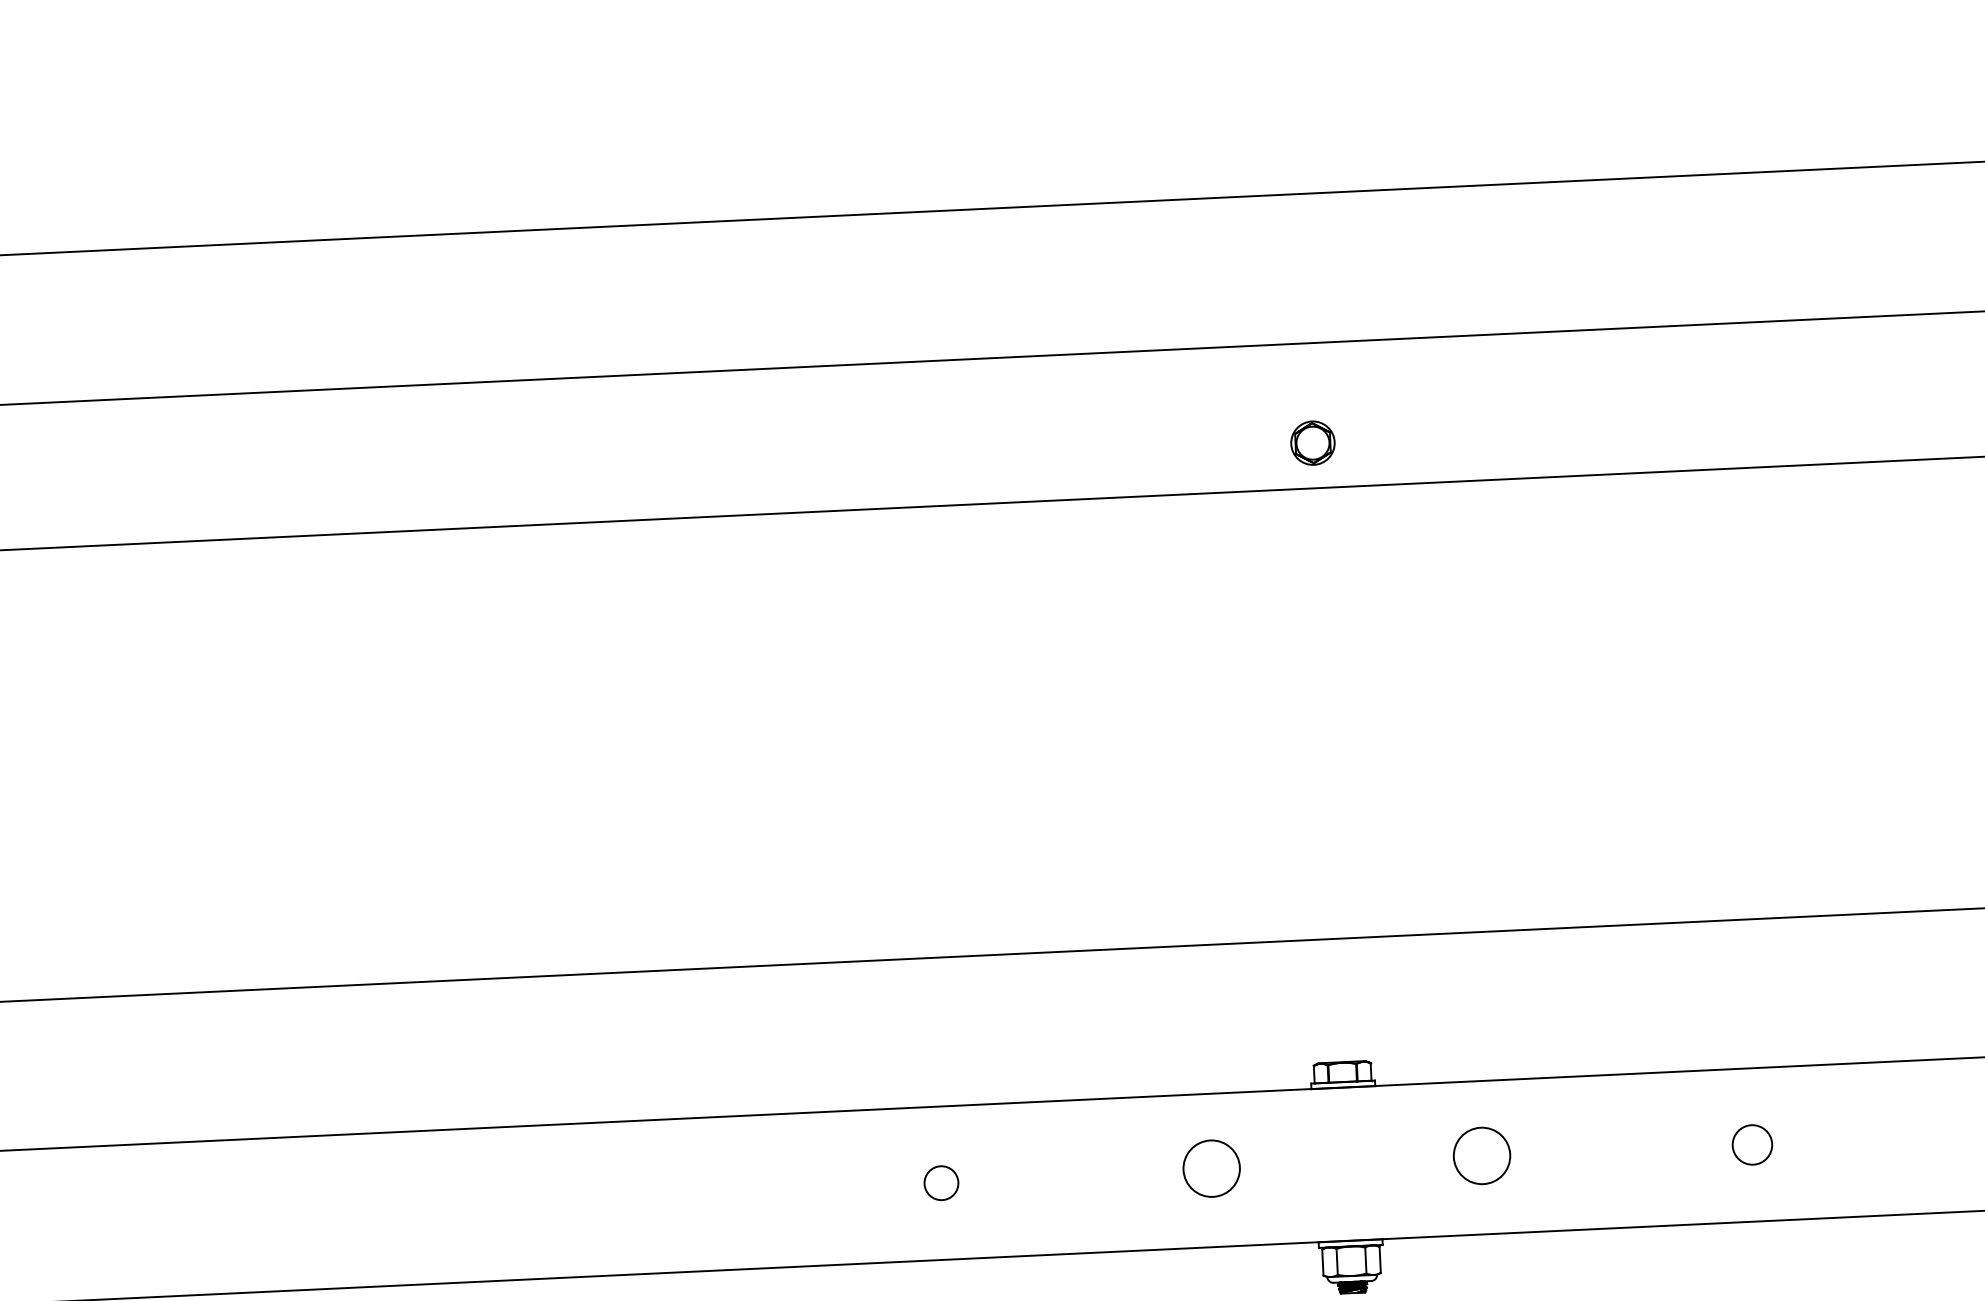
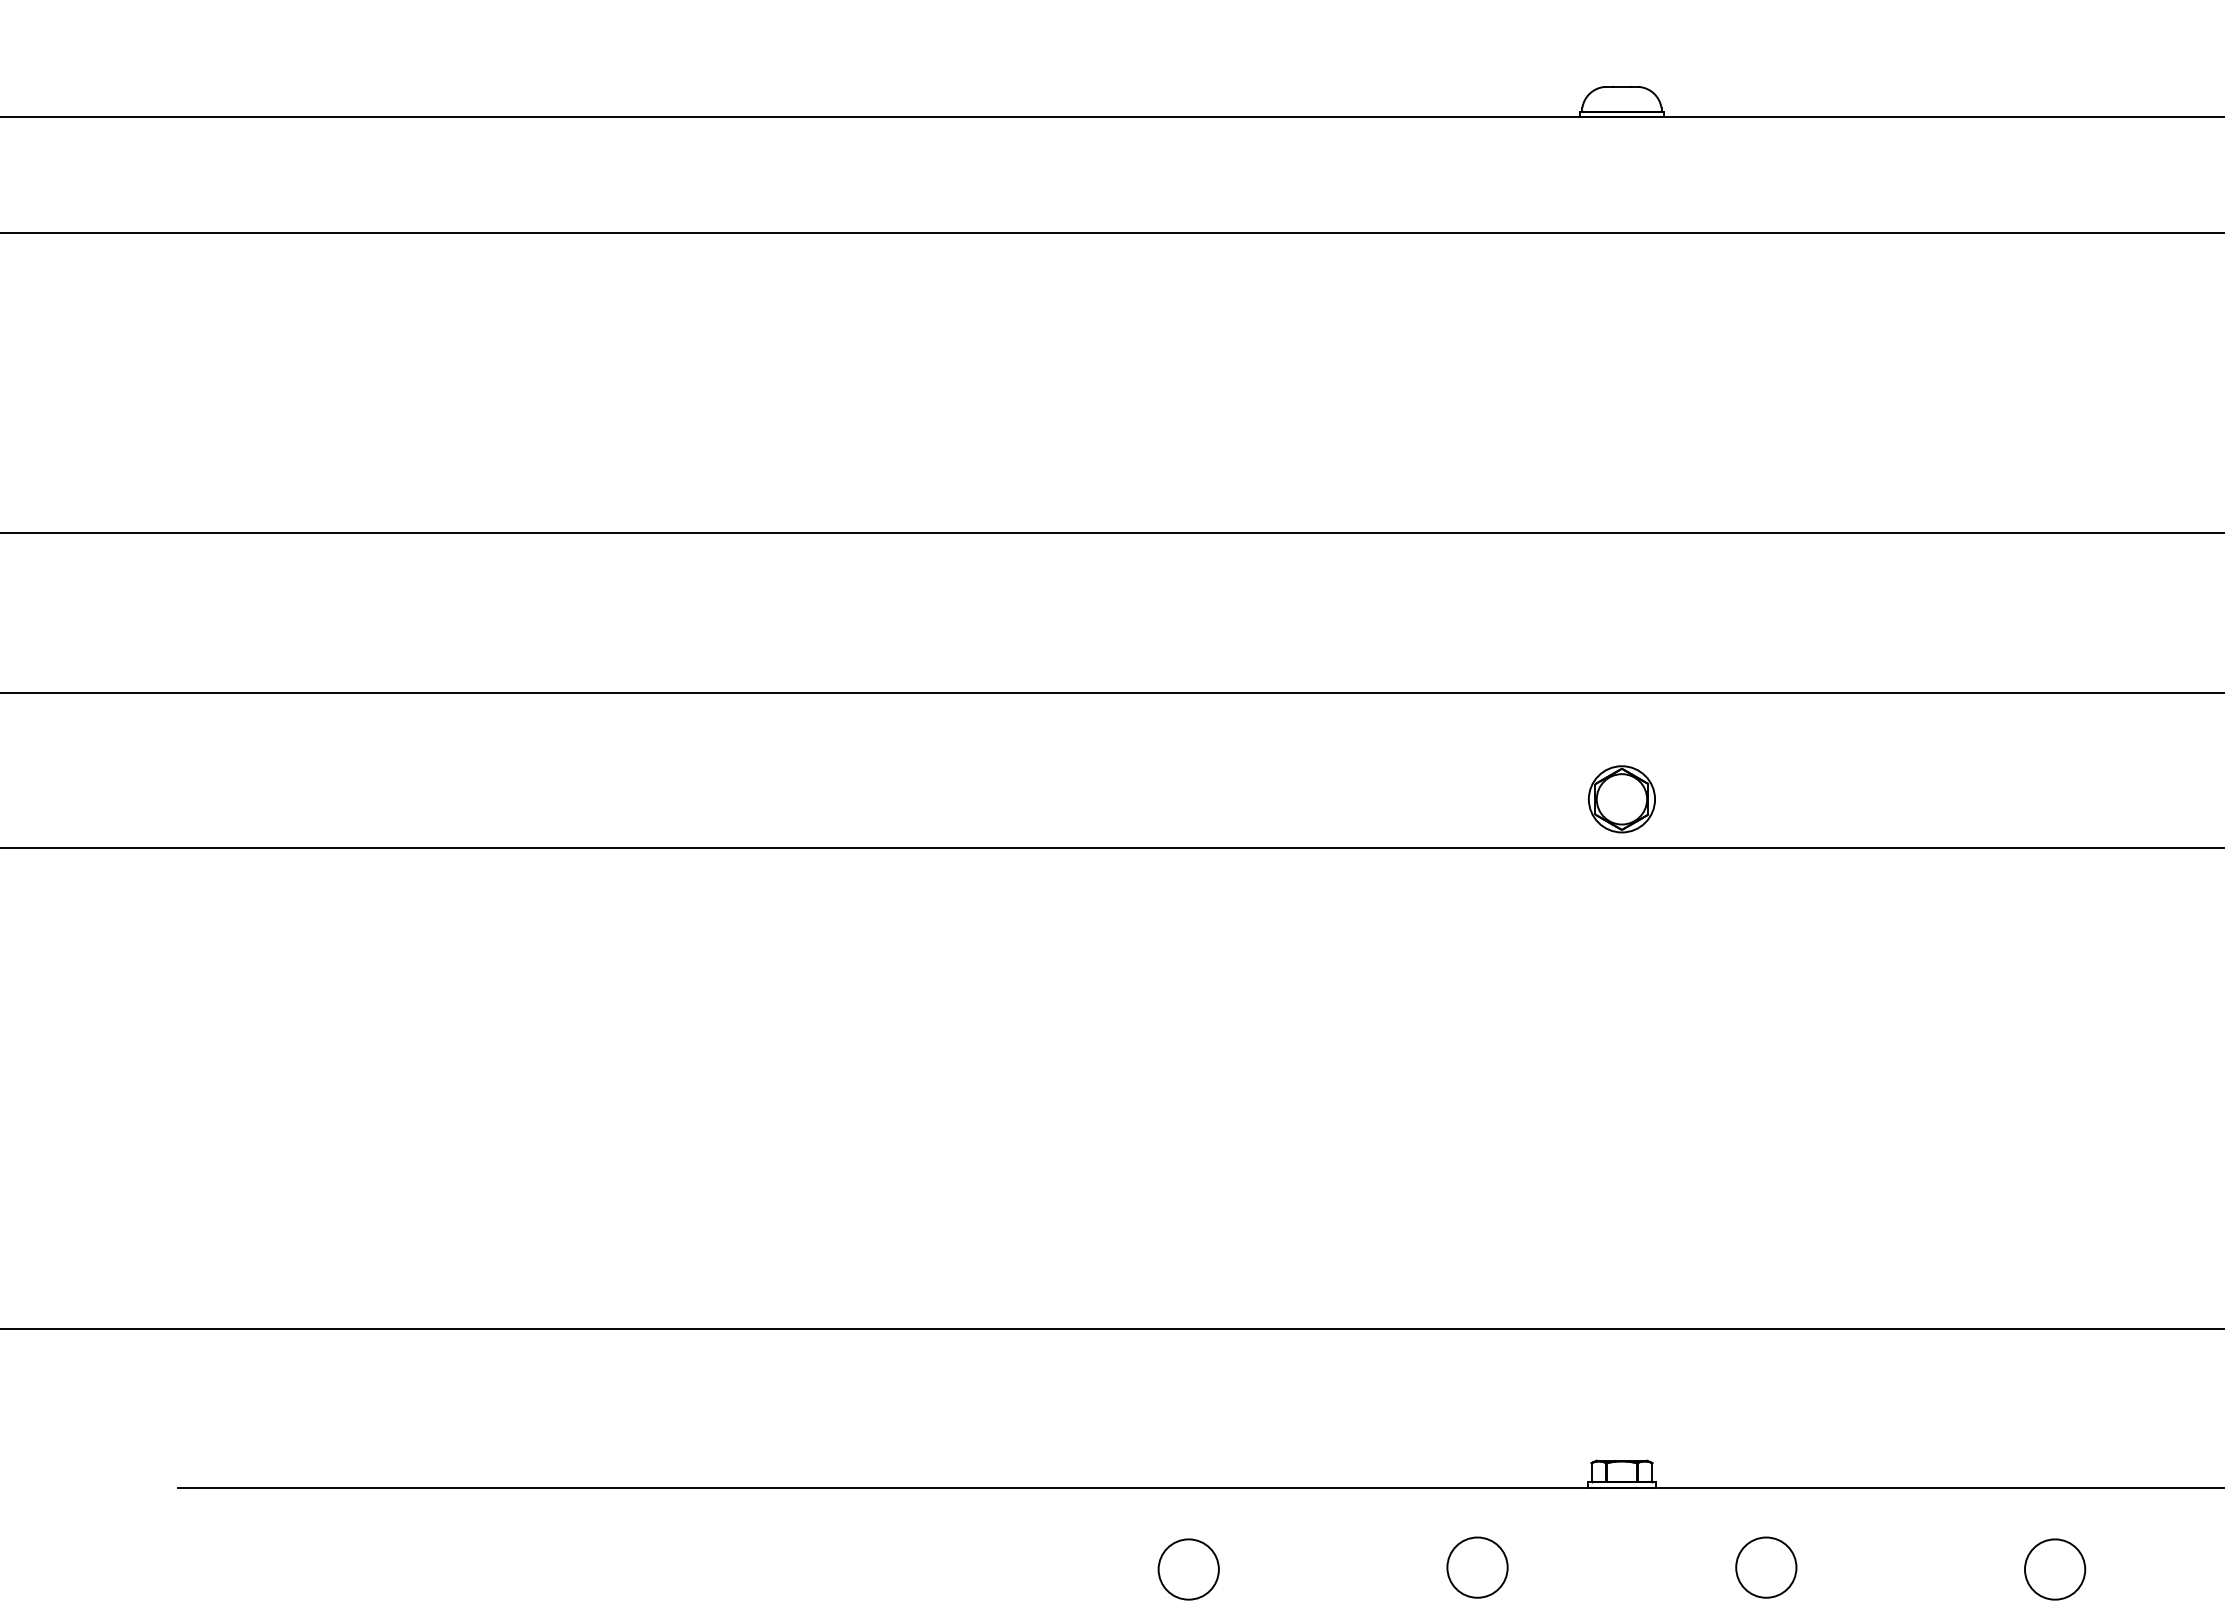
part: (1312, 443) -> (1621, 799), size x1.43
circle: (1752, 1144) -> (2055, 1569), size x1.43
circle: (941, 1183) -> (1188, 1569), size x1.67

